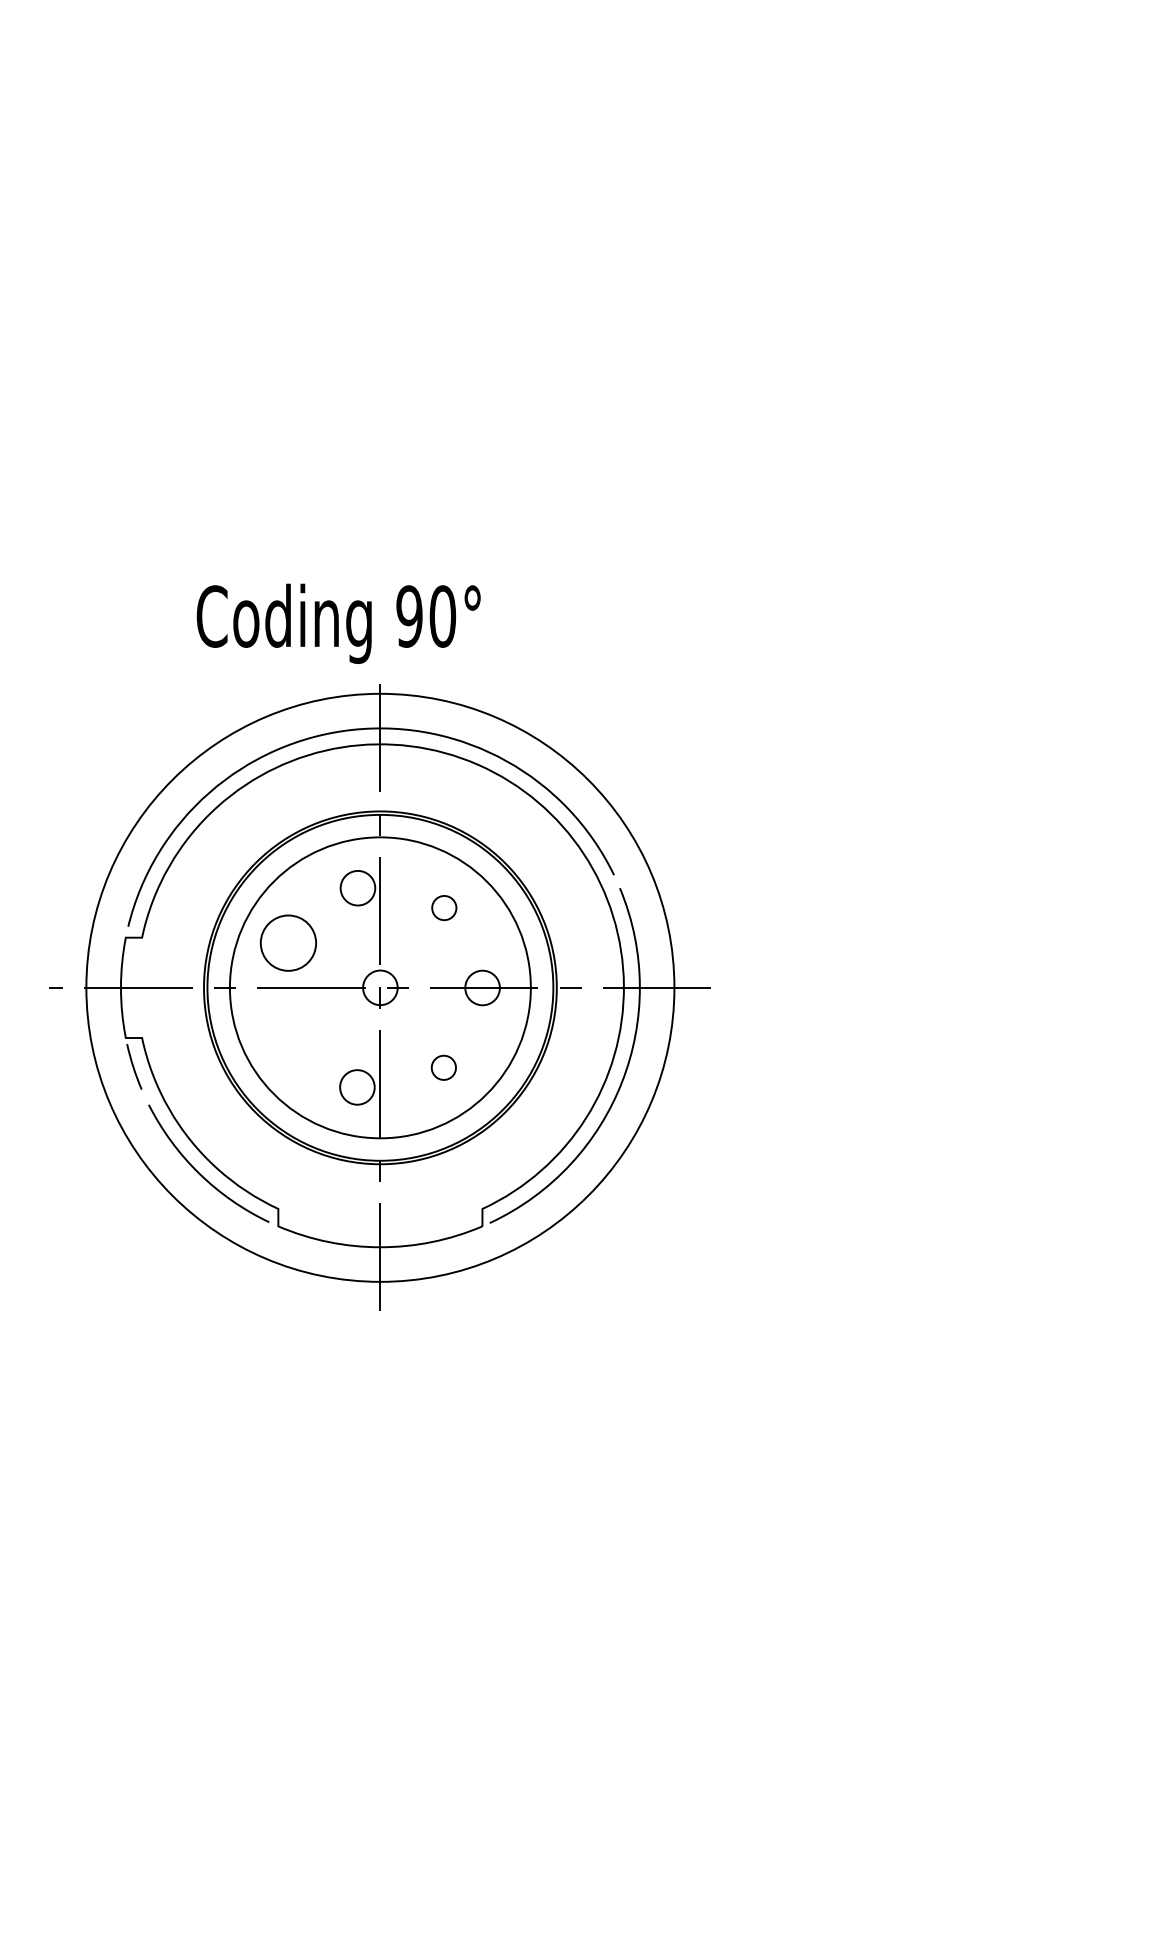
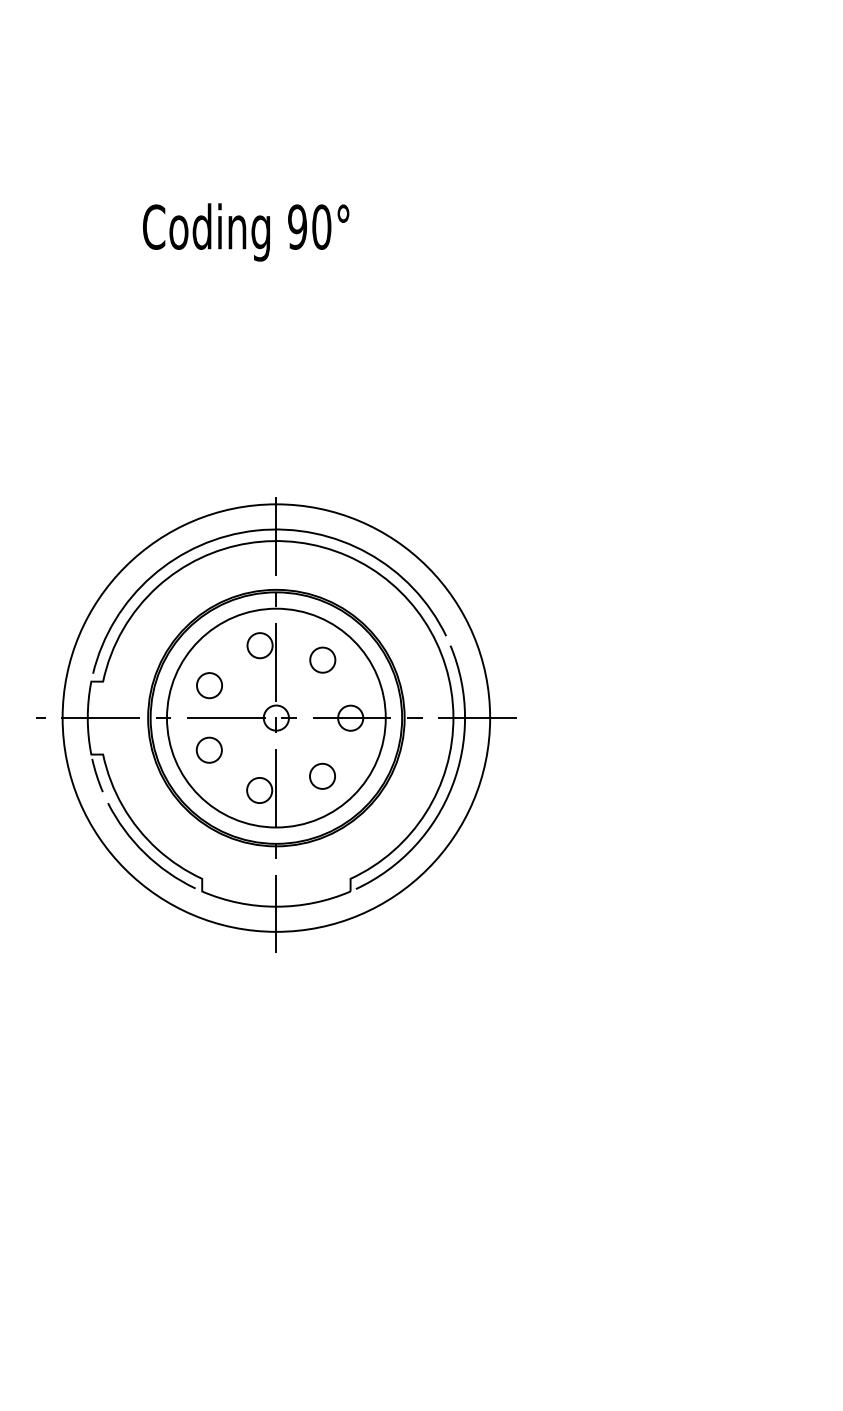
text: (339, 623) -> (246, 232), moved
circle: (443, 907) -> (322, 659), size x1.43
circle: (288, 942) -> (209, 685), size x0.62
circle: (287, 1031) -> (208, 749), added
circle: (443, 1066) -> (322, 775), size x1.43

